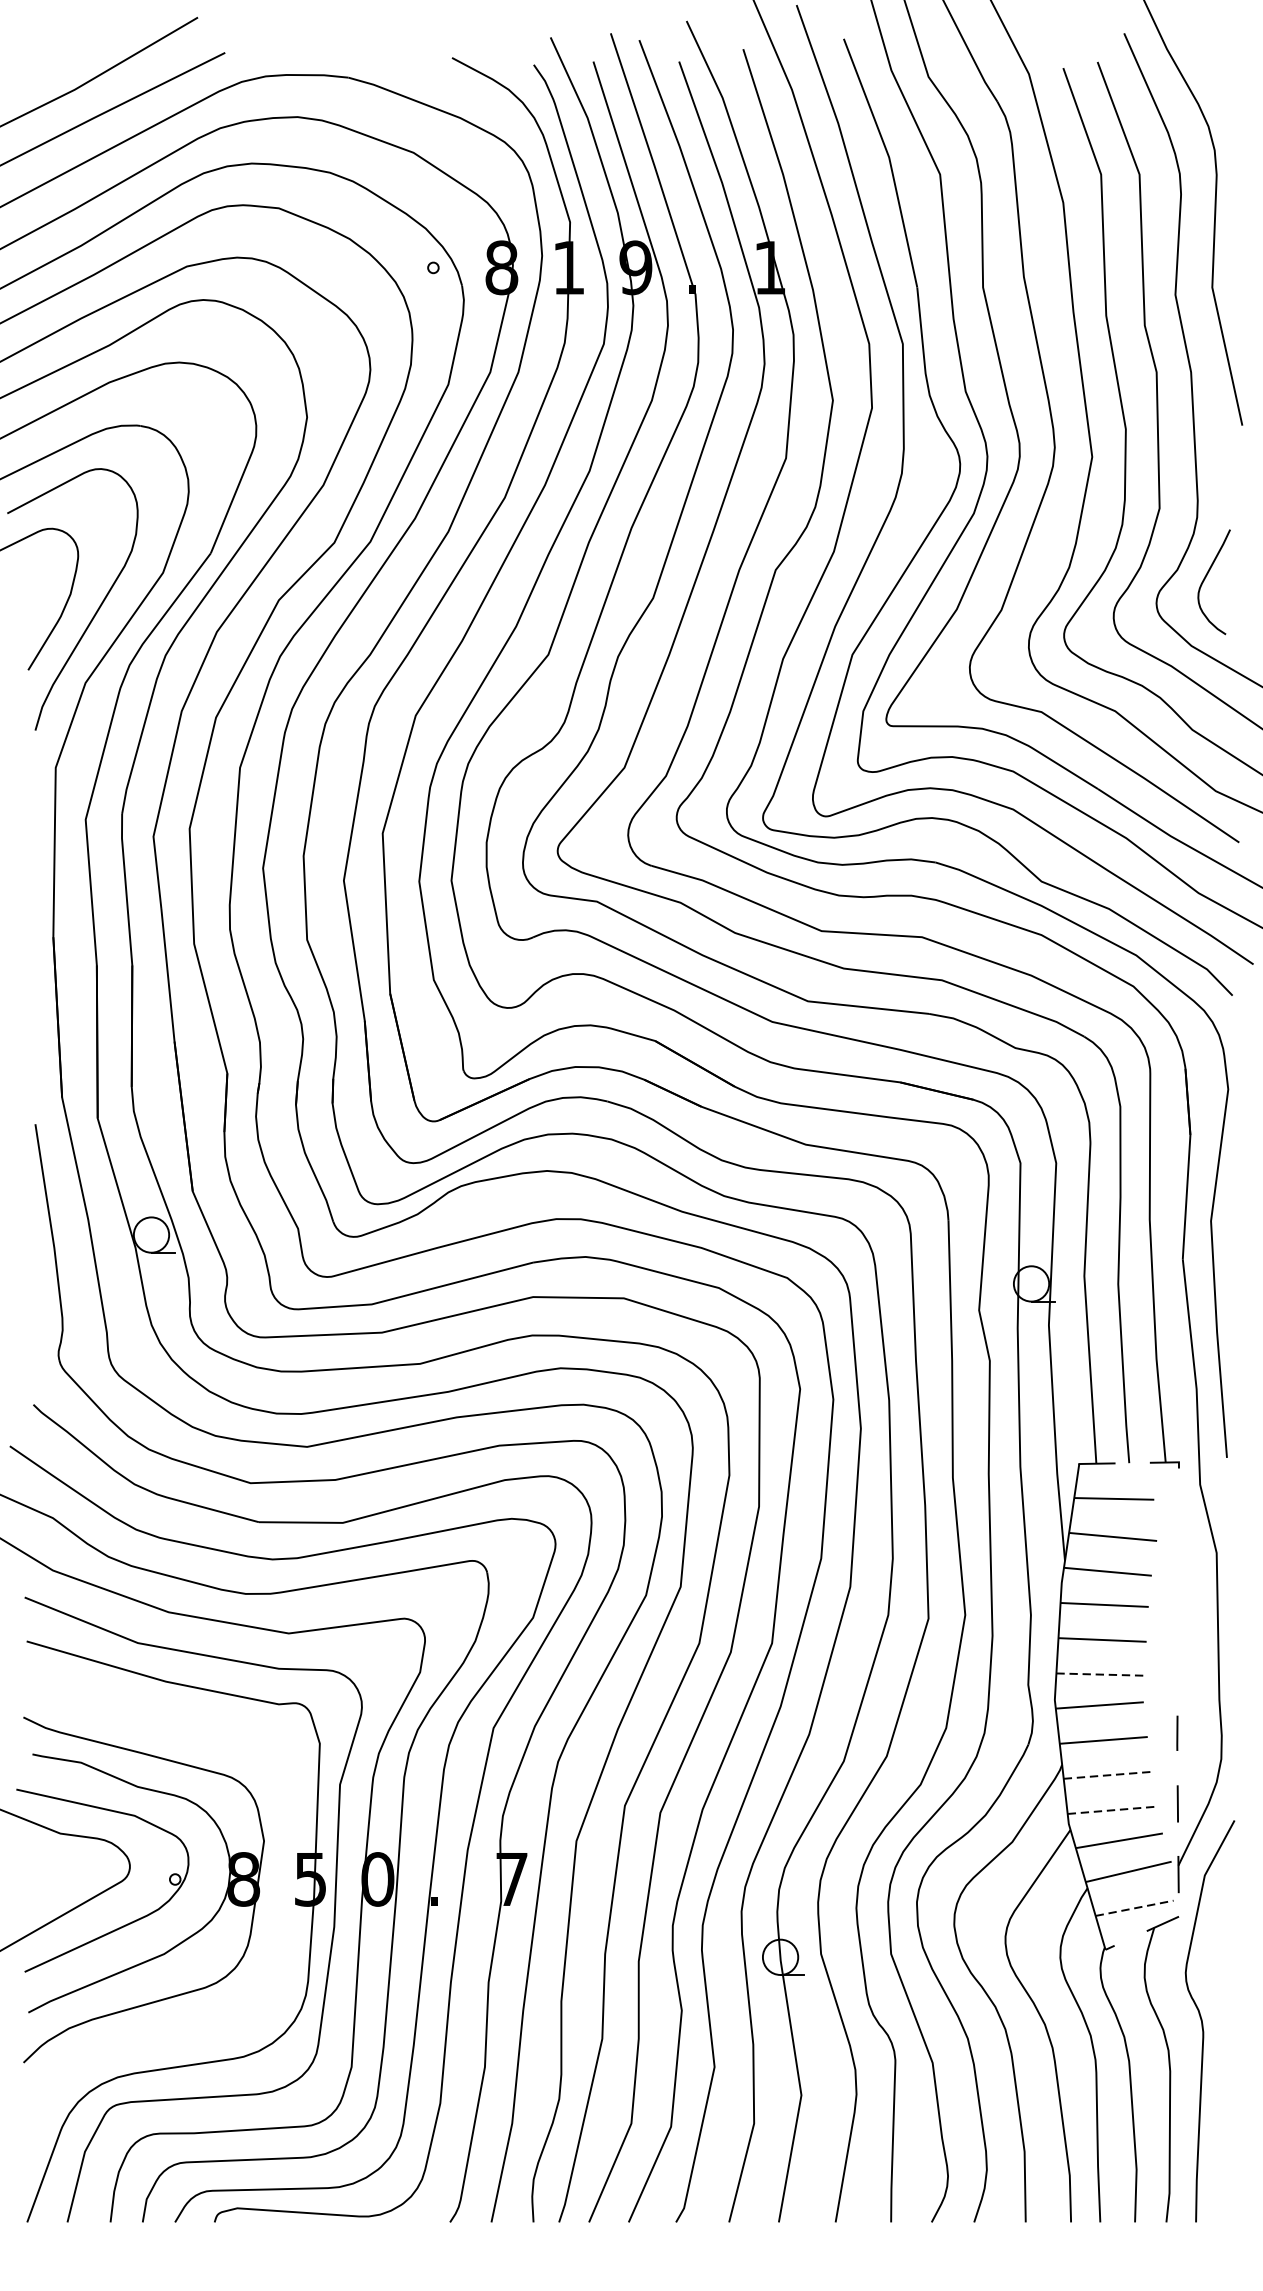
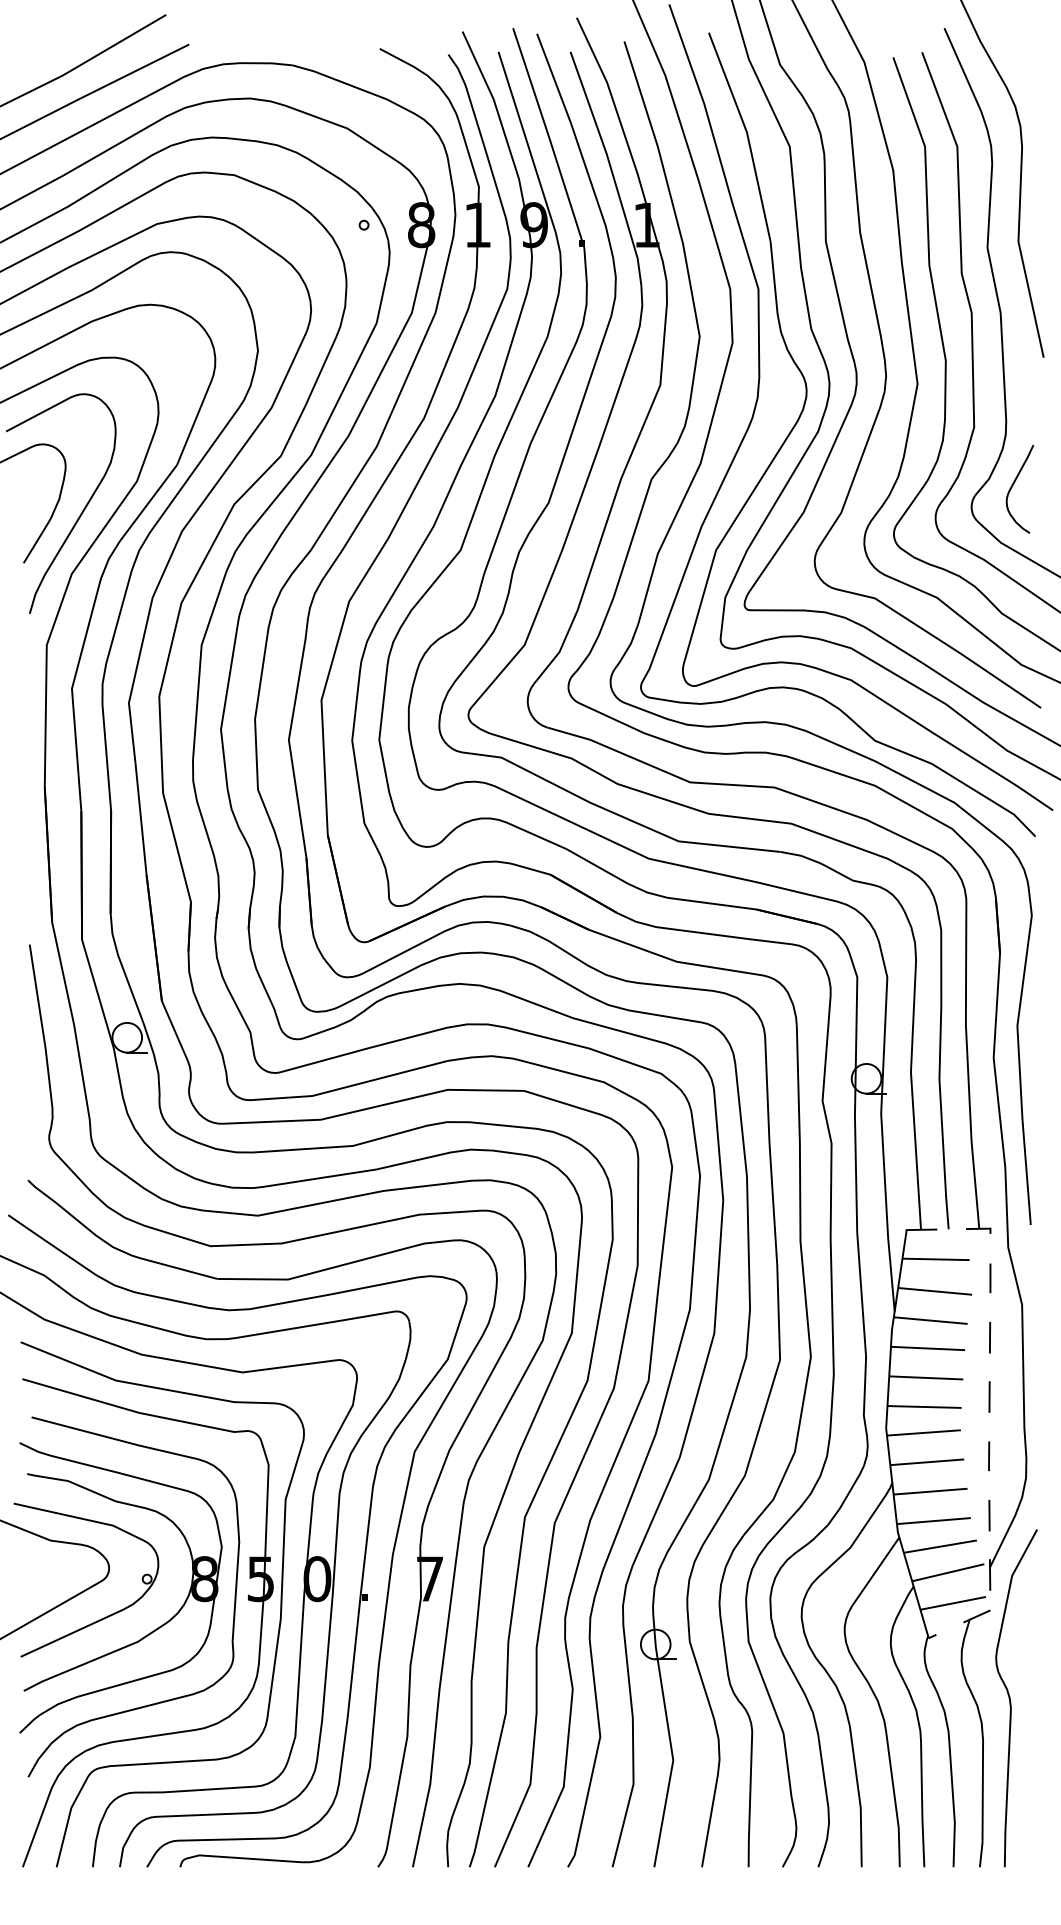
line: (1179, 1521) -> (990, 1278), added
line: (1177, 1591) -> (989, 1337), added
line: (1177, 1662) -> (989, 1396), added
line: (1101, 1675) -> (925, 1407), dashed -> solid
line: (1108, 1775) -> (931, 1491), dashed -> solid
line: (1112, 1810) -> (934, 1521), dashed -> solid
line: (1134, 1908) -> (953, 1603), dashed -> solid
curve: (277, 1914) -> (233, 1608), added

